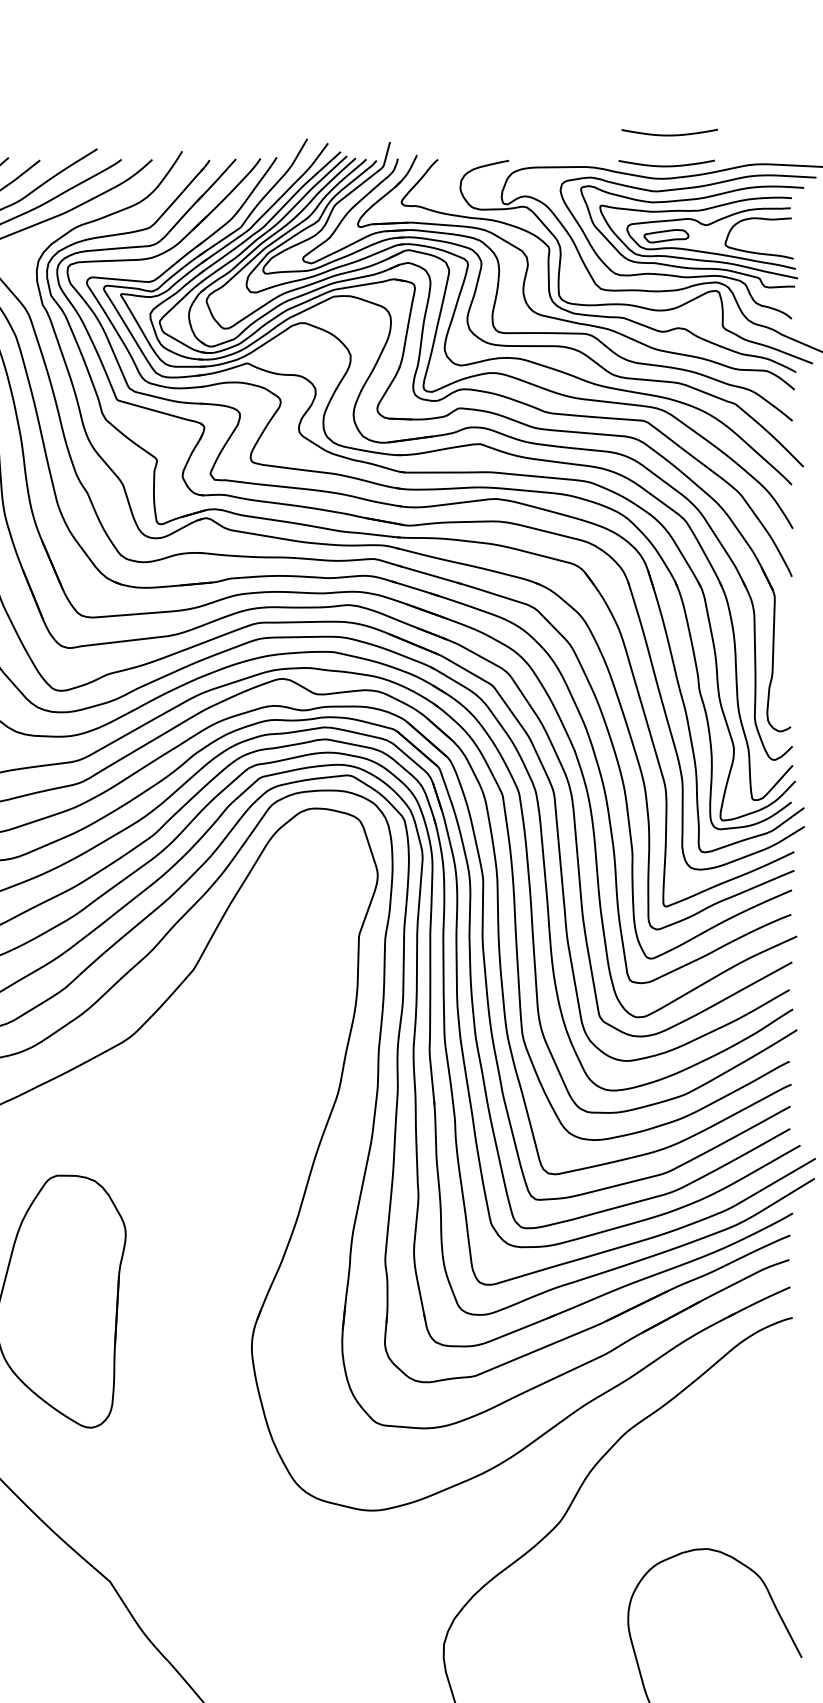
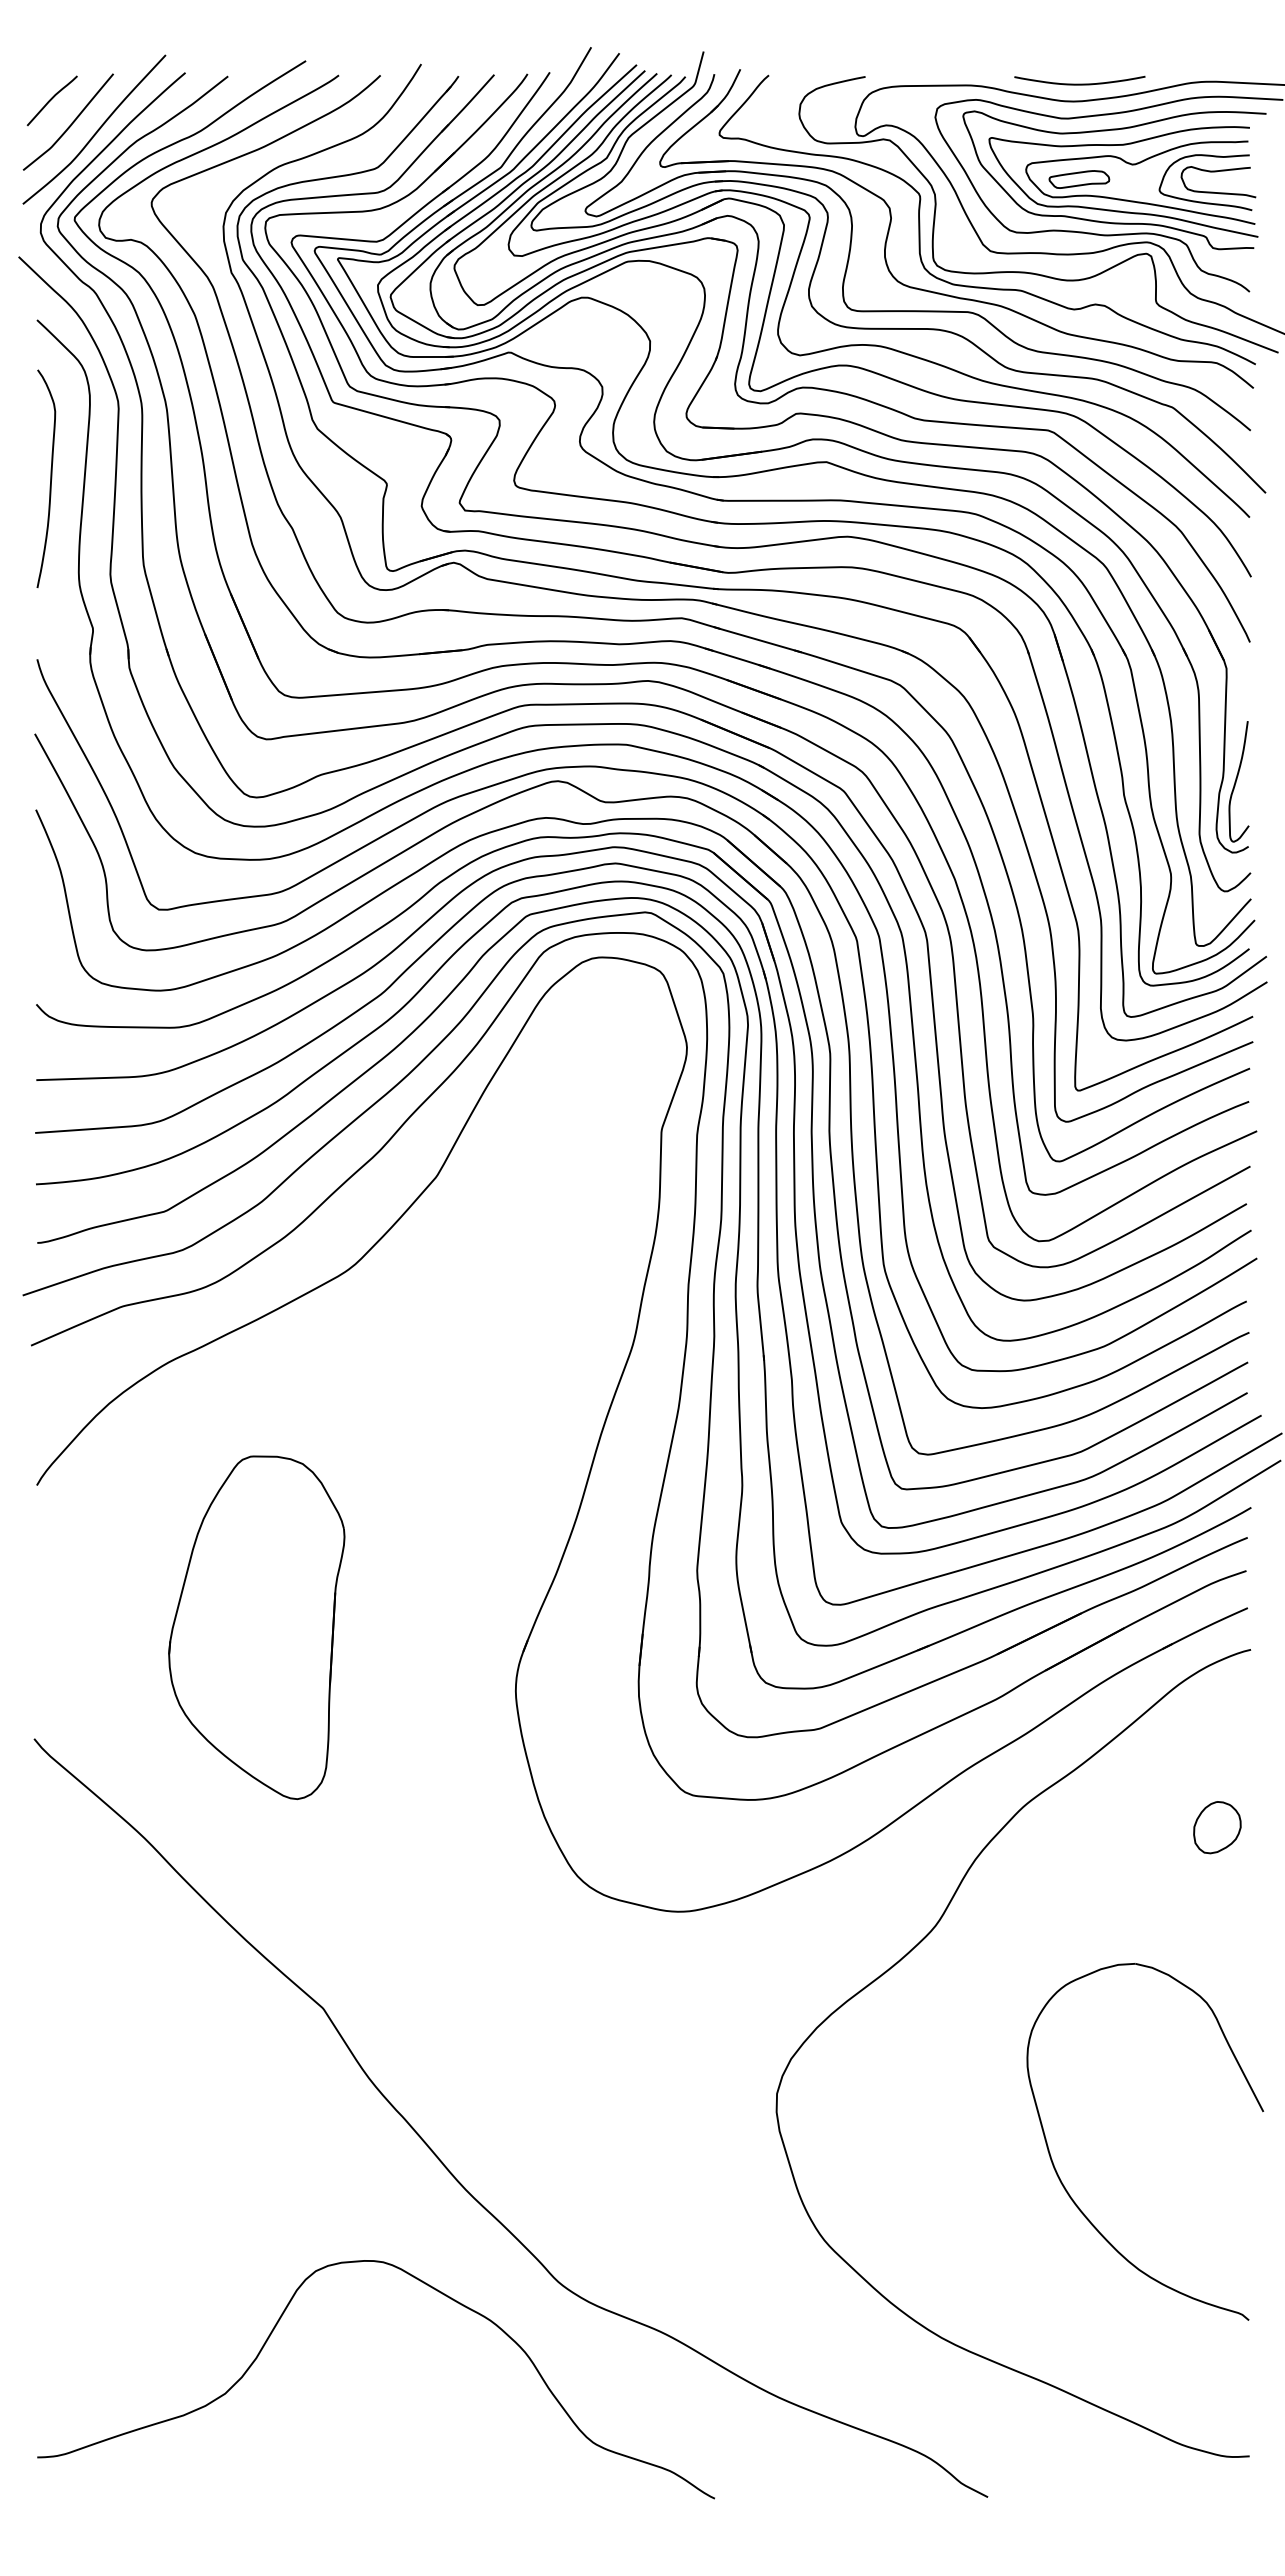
curve: (669, 134) -> (1083, 41), removed
curve: (768, 245) -> (1218, 192), added
curve: (782, 679) -> (1236, 781), added
part: (768, 1448) -> (1217, 1827), added

